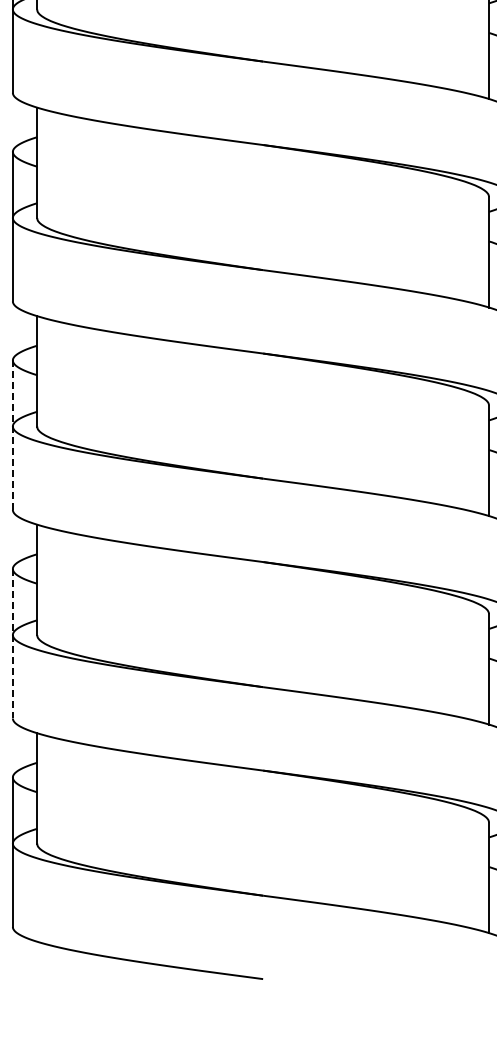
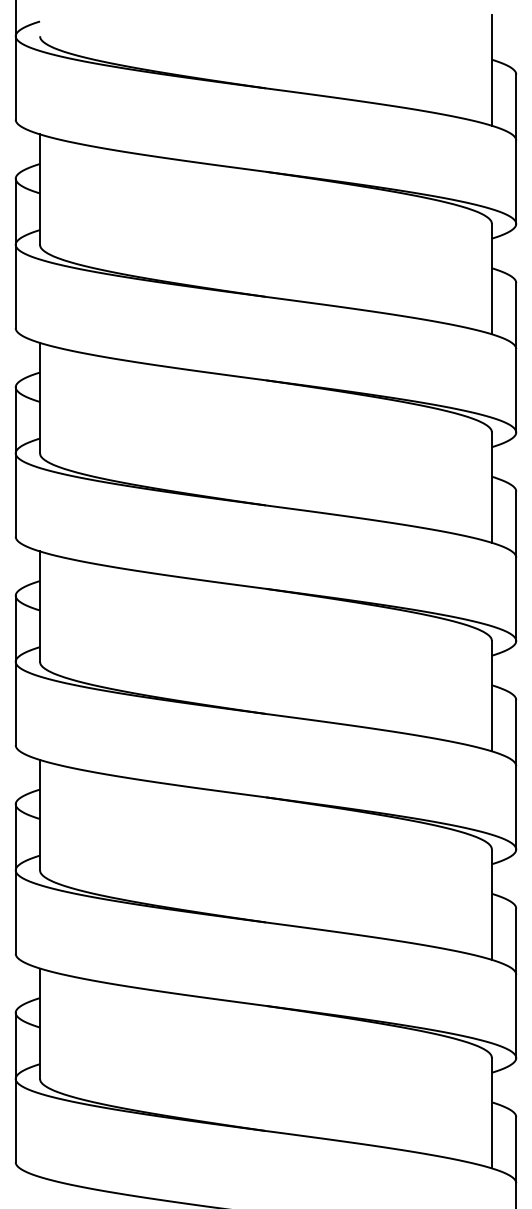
line: (12, 435) -> (15, 670), dashed -> solid
line: (12, 644) -> (15, 879), dashed -> solid

